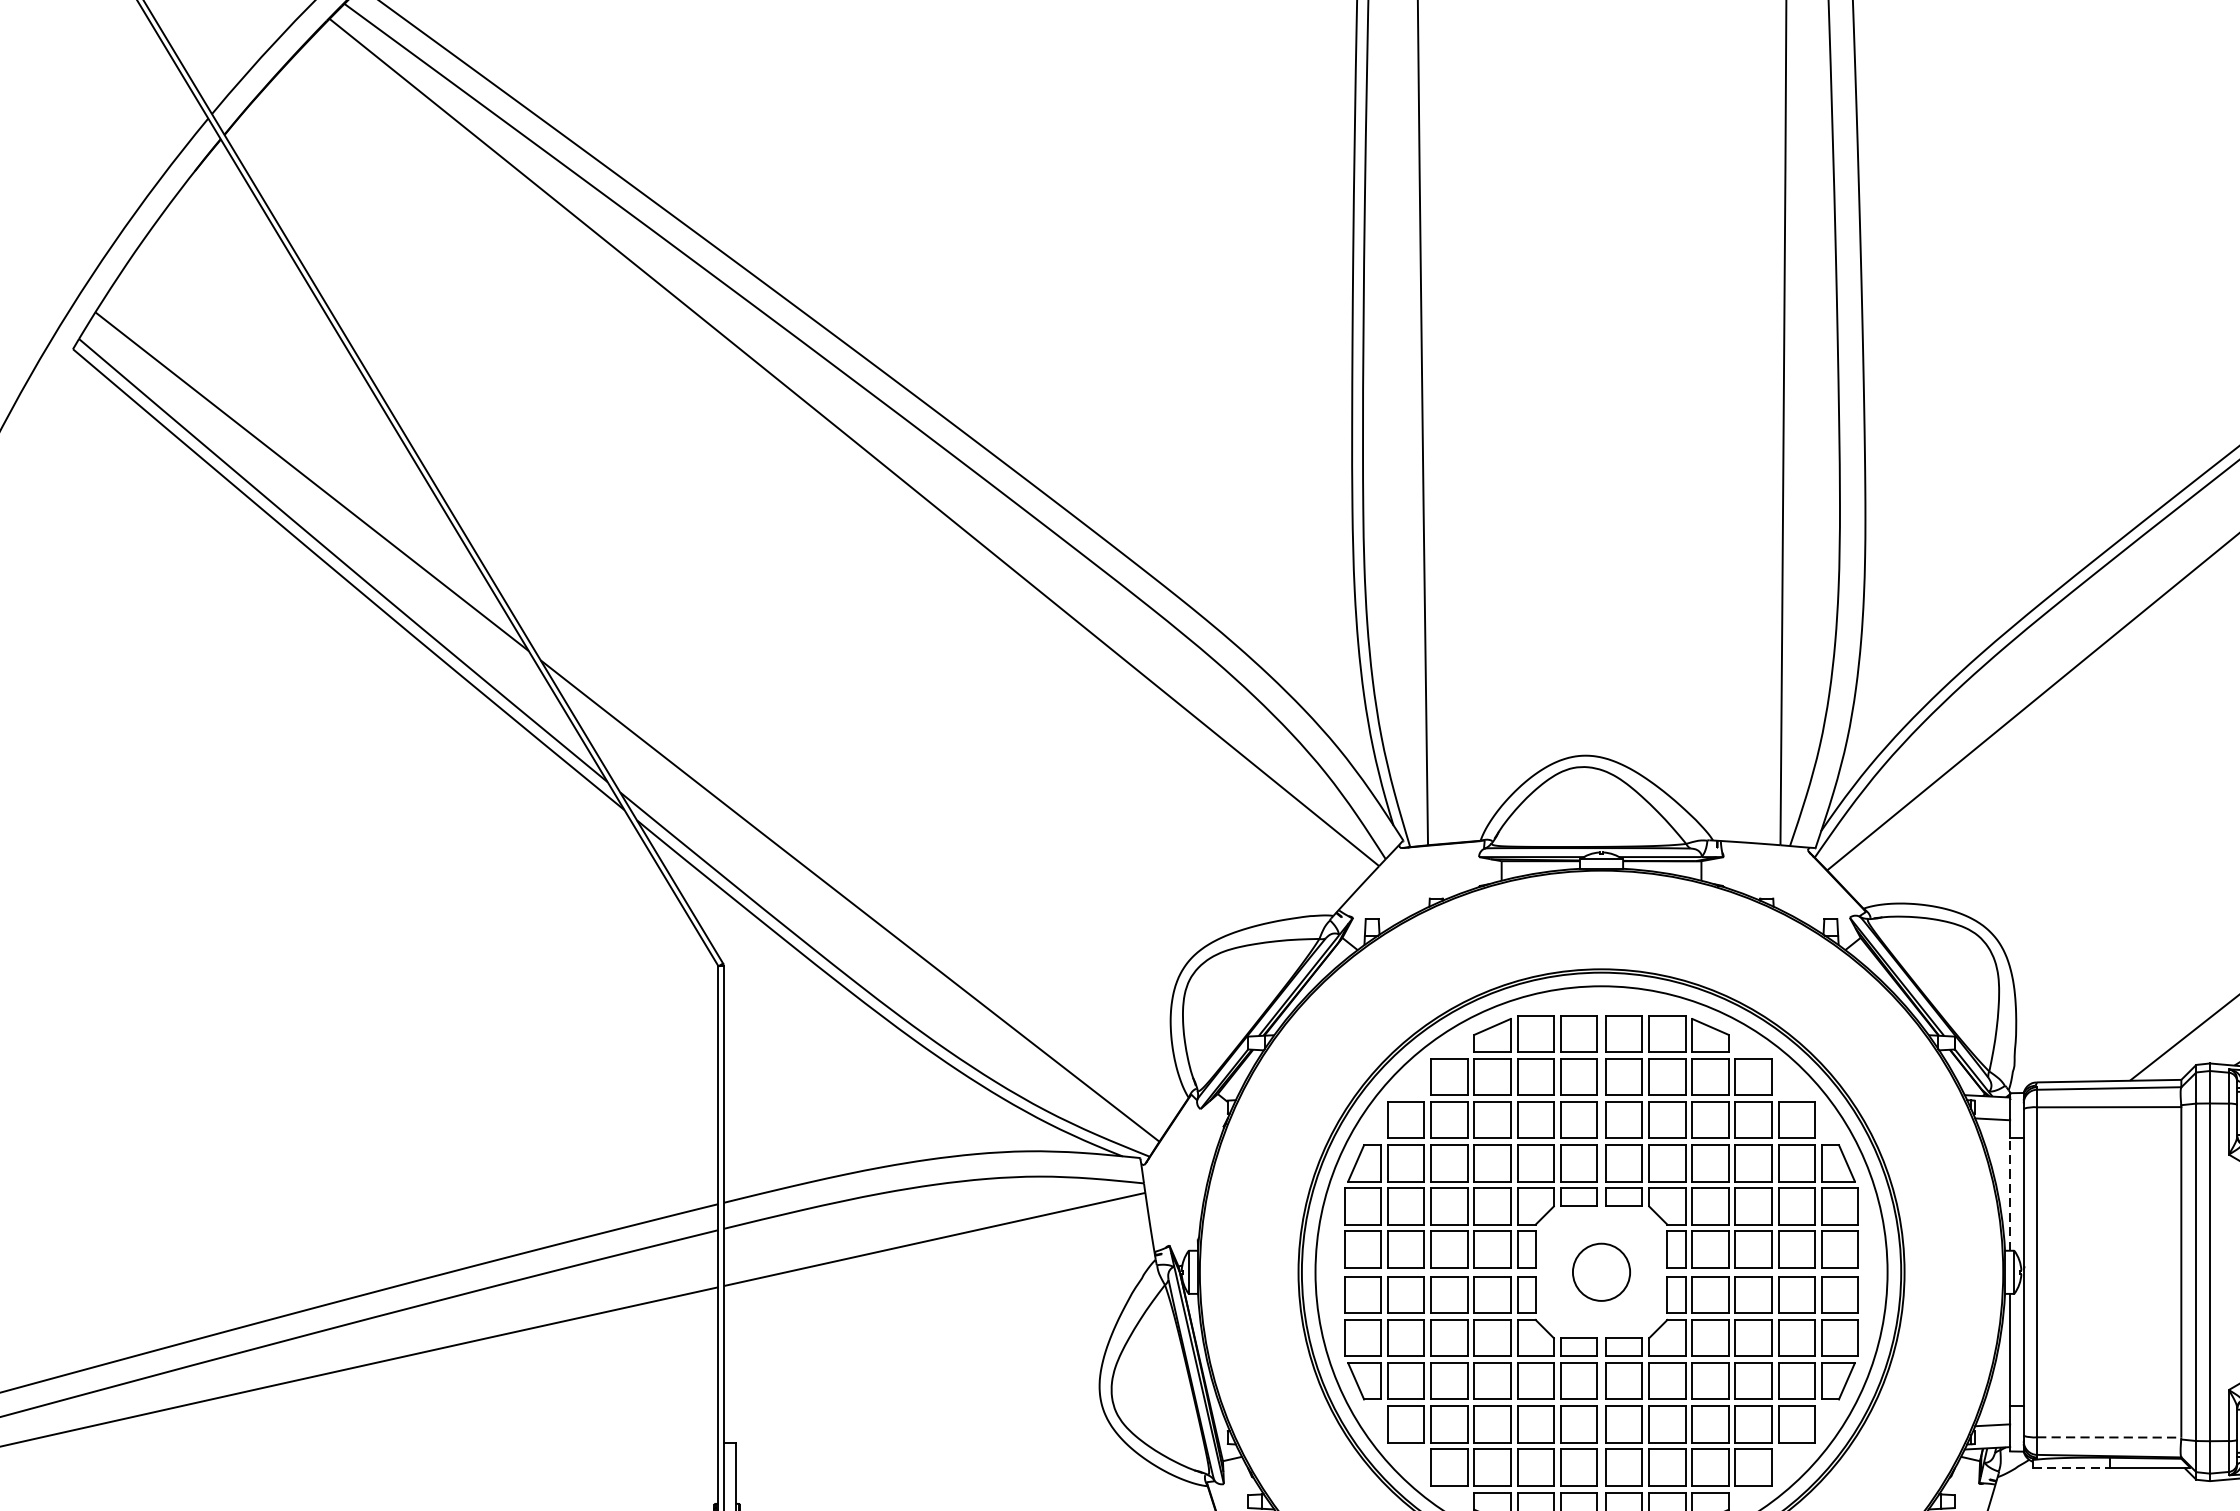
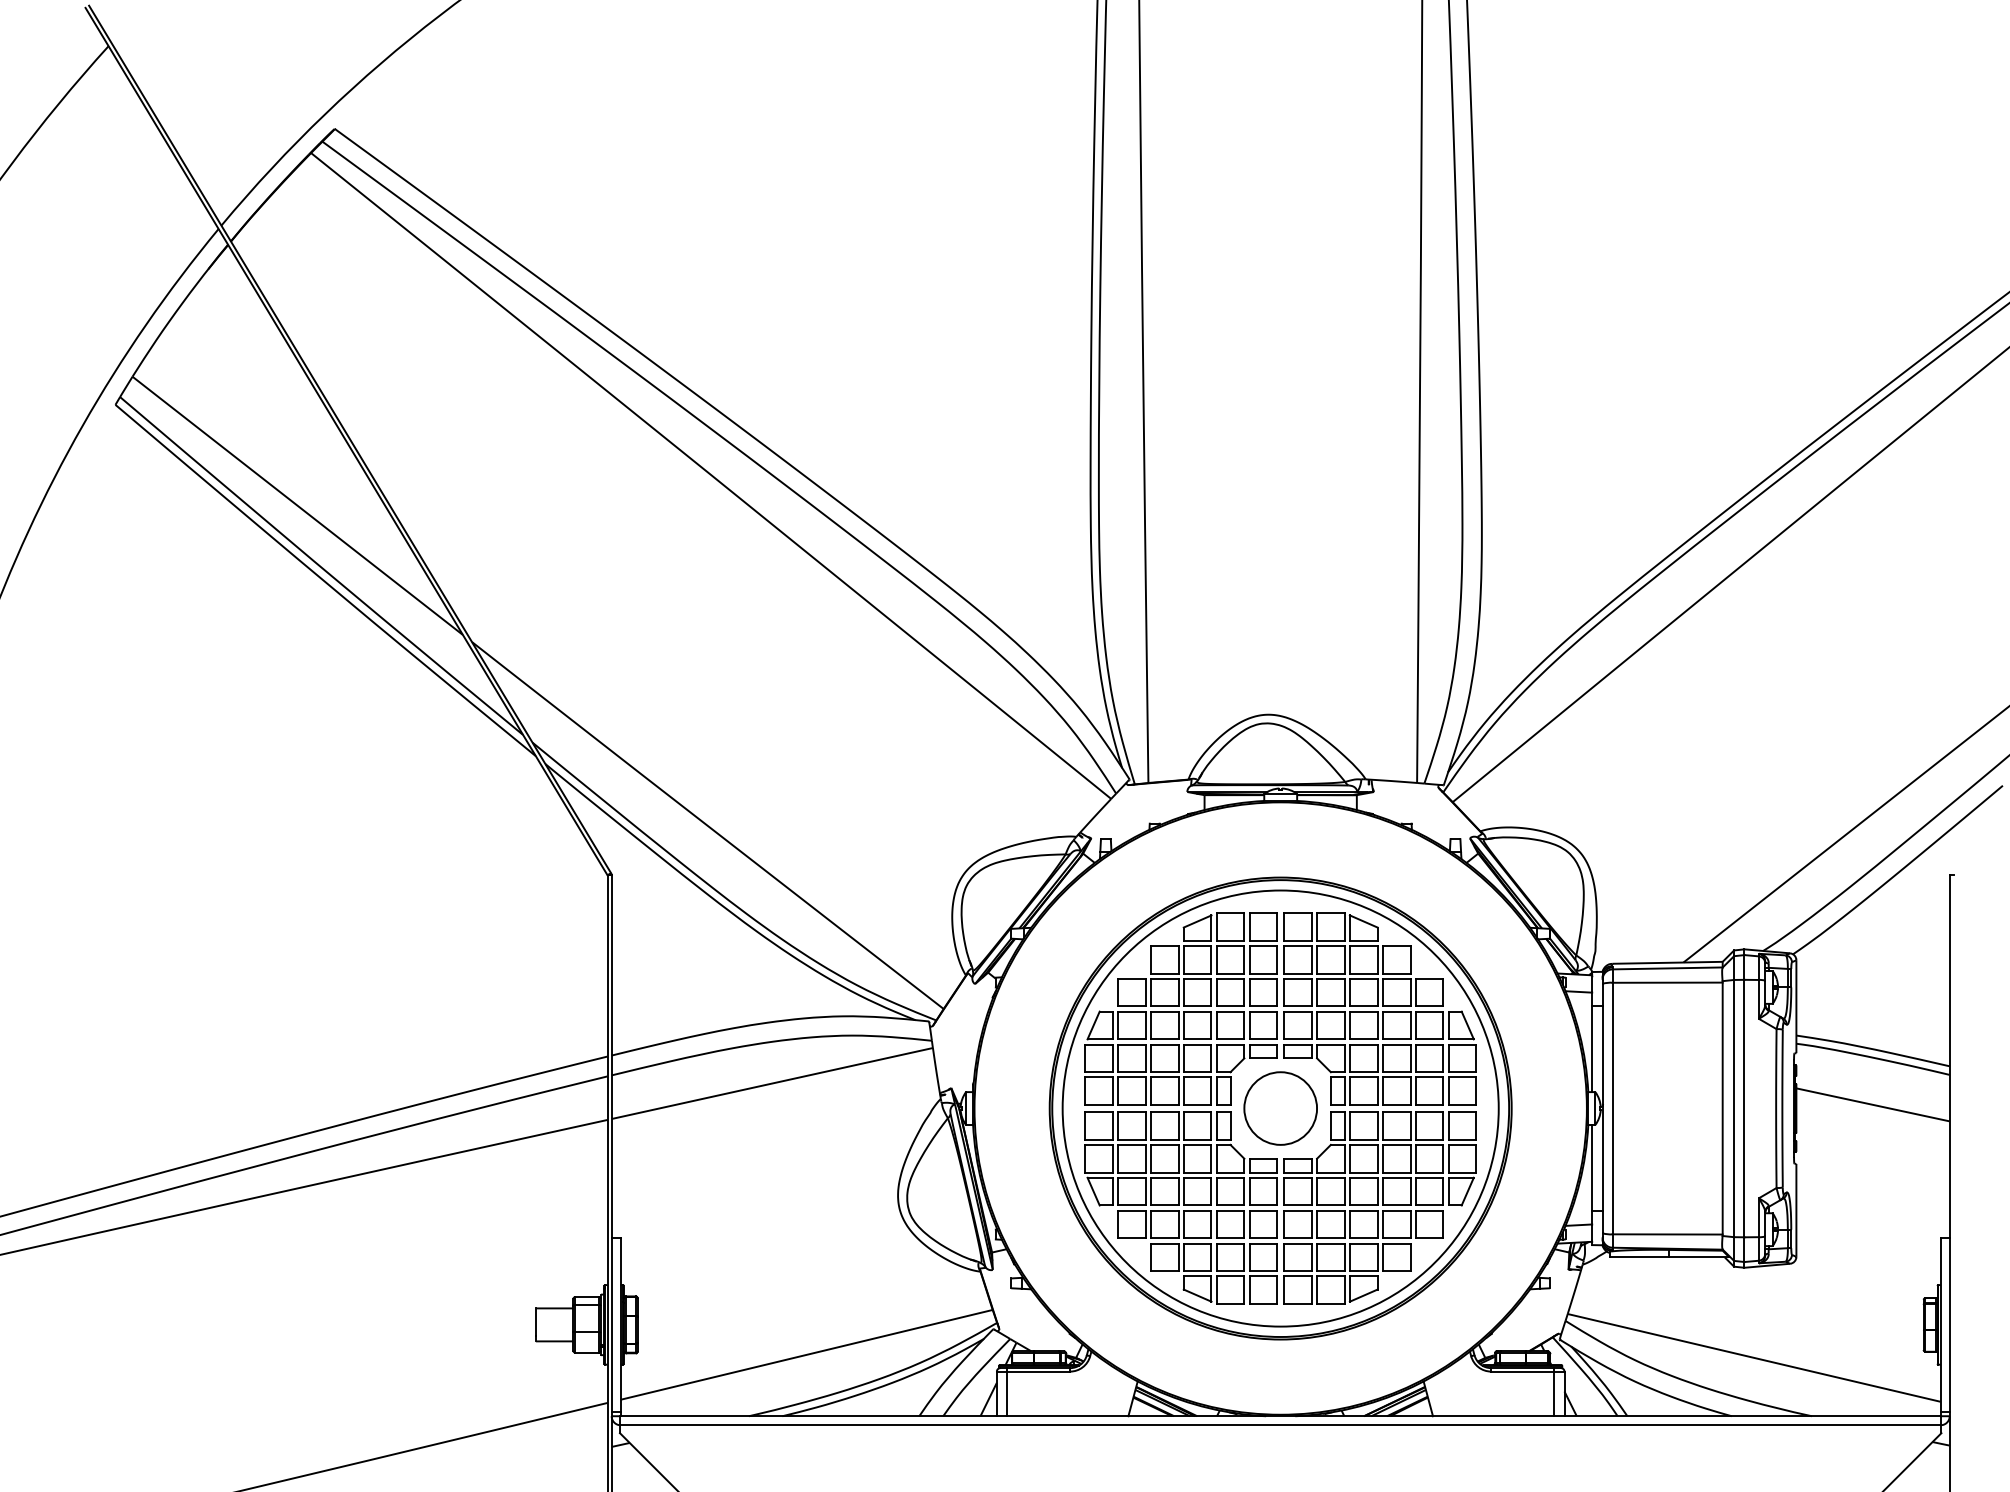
line: (2010, 1194) -> (1592, 1049), dashed -> solid
circle: (1601, 1272) -> (1280, 1108), size x1.67
line: (2108, 1437) -> (1667, 1234), dashed -> solid
line: (2072, 1467) -> (1639, 1257), dashed -> solid

